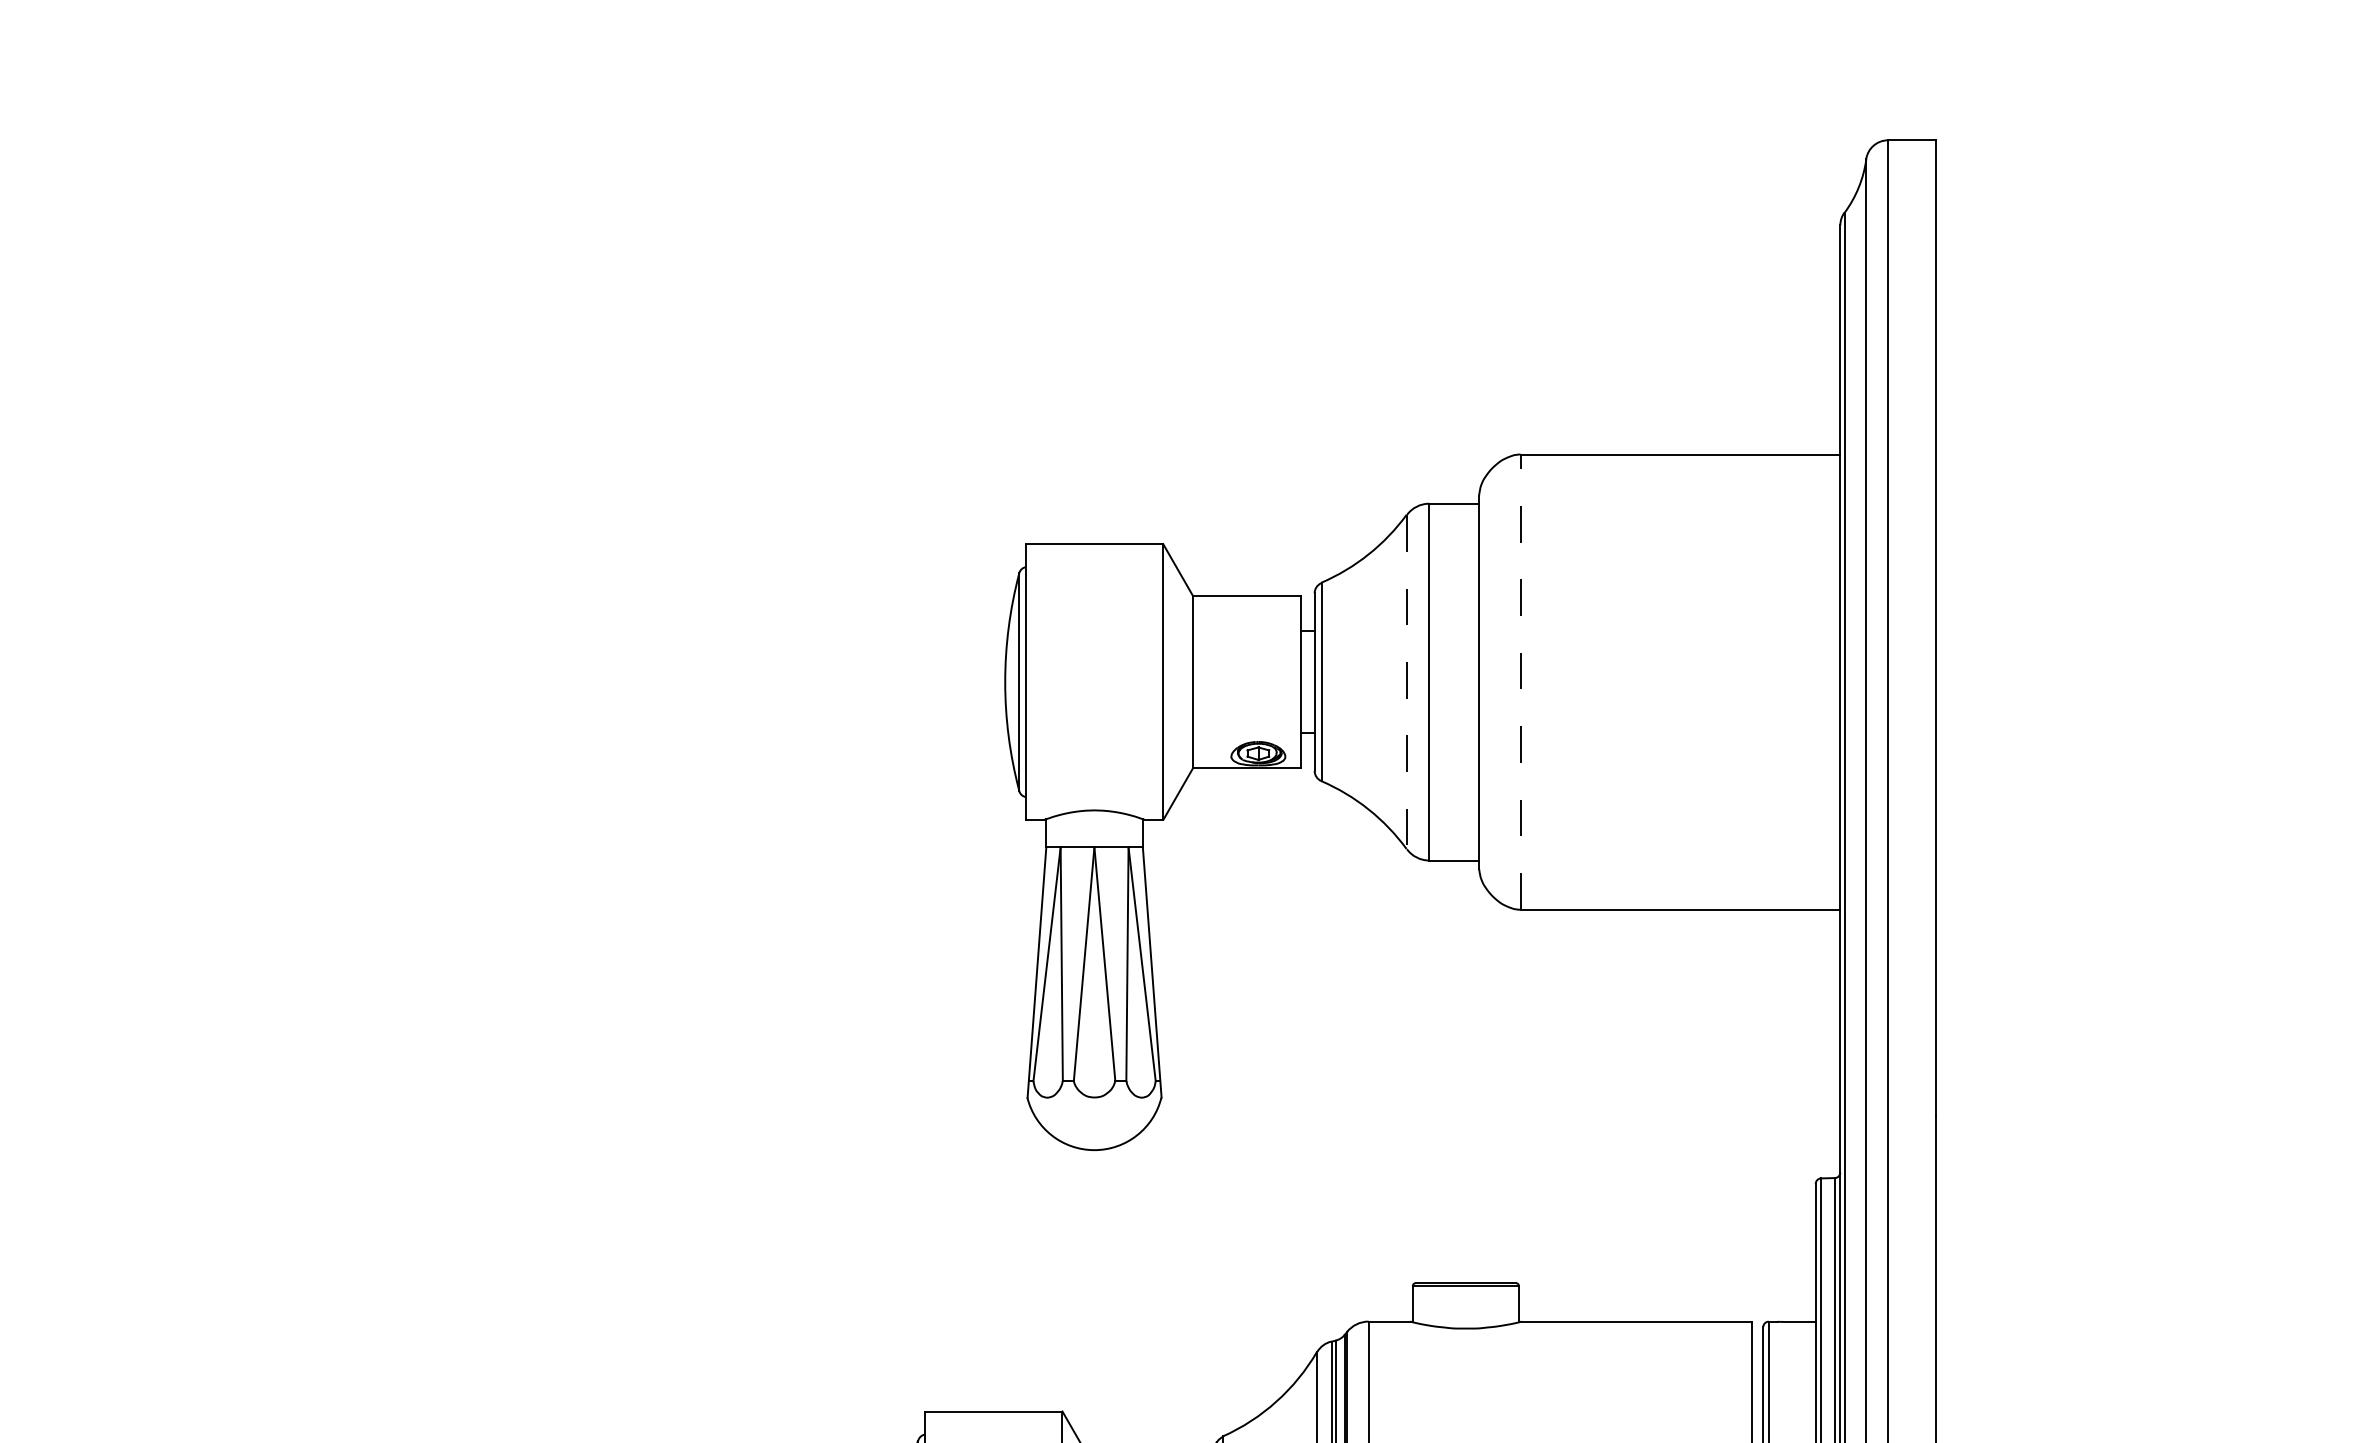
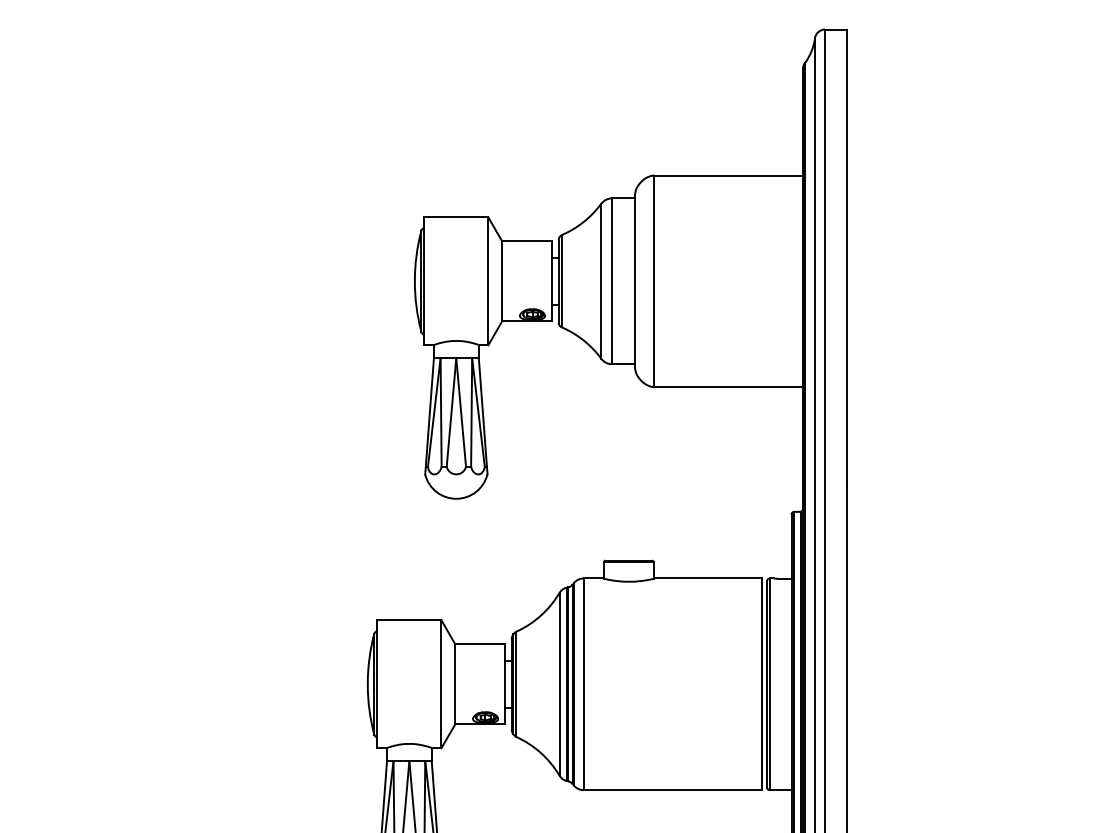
line: (1406, 682) -> (601, 281), dashed -> solid
line: (1520, 682) -> (654, 281), dashed -> solid

